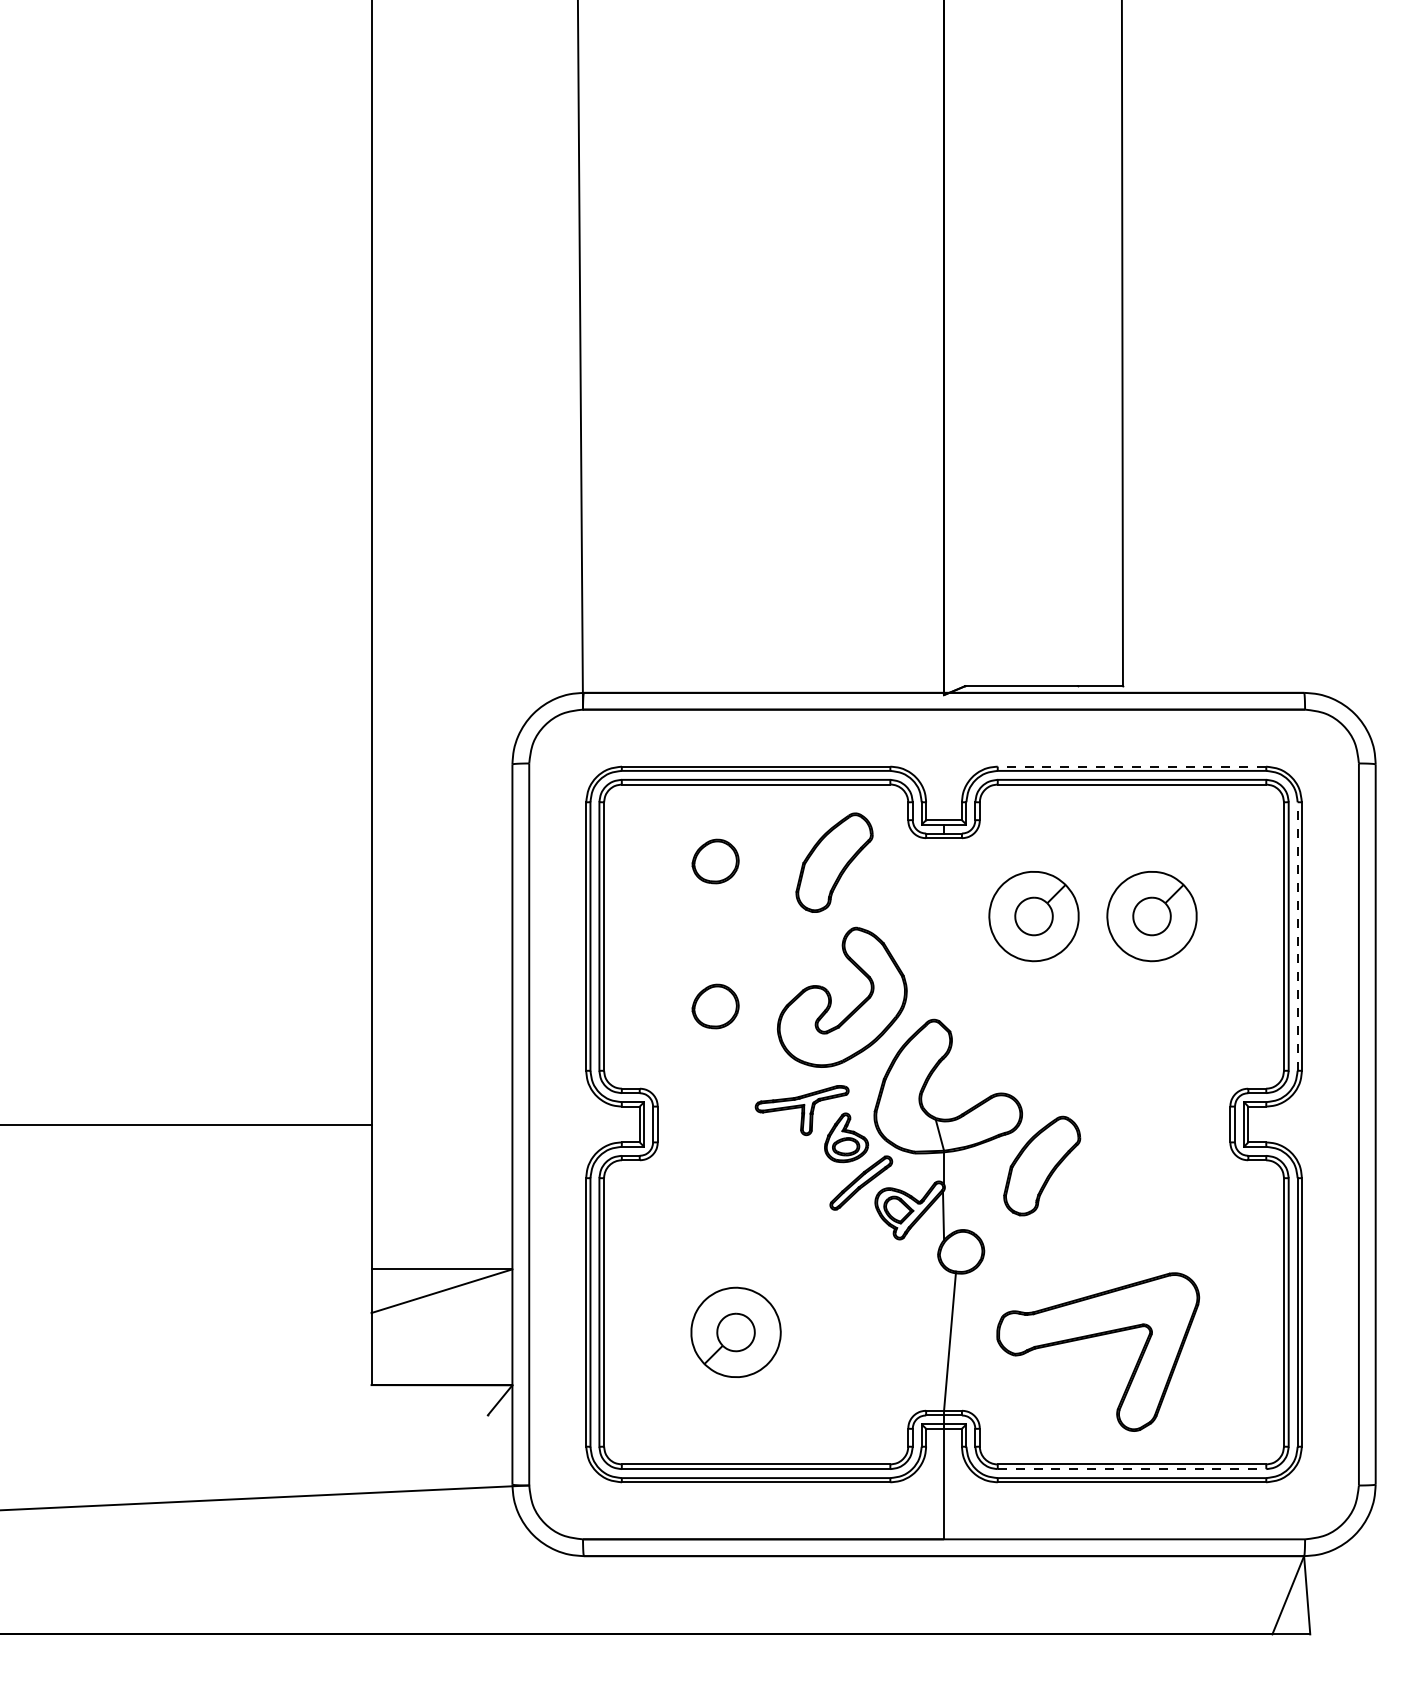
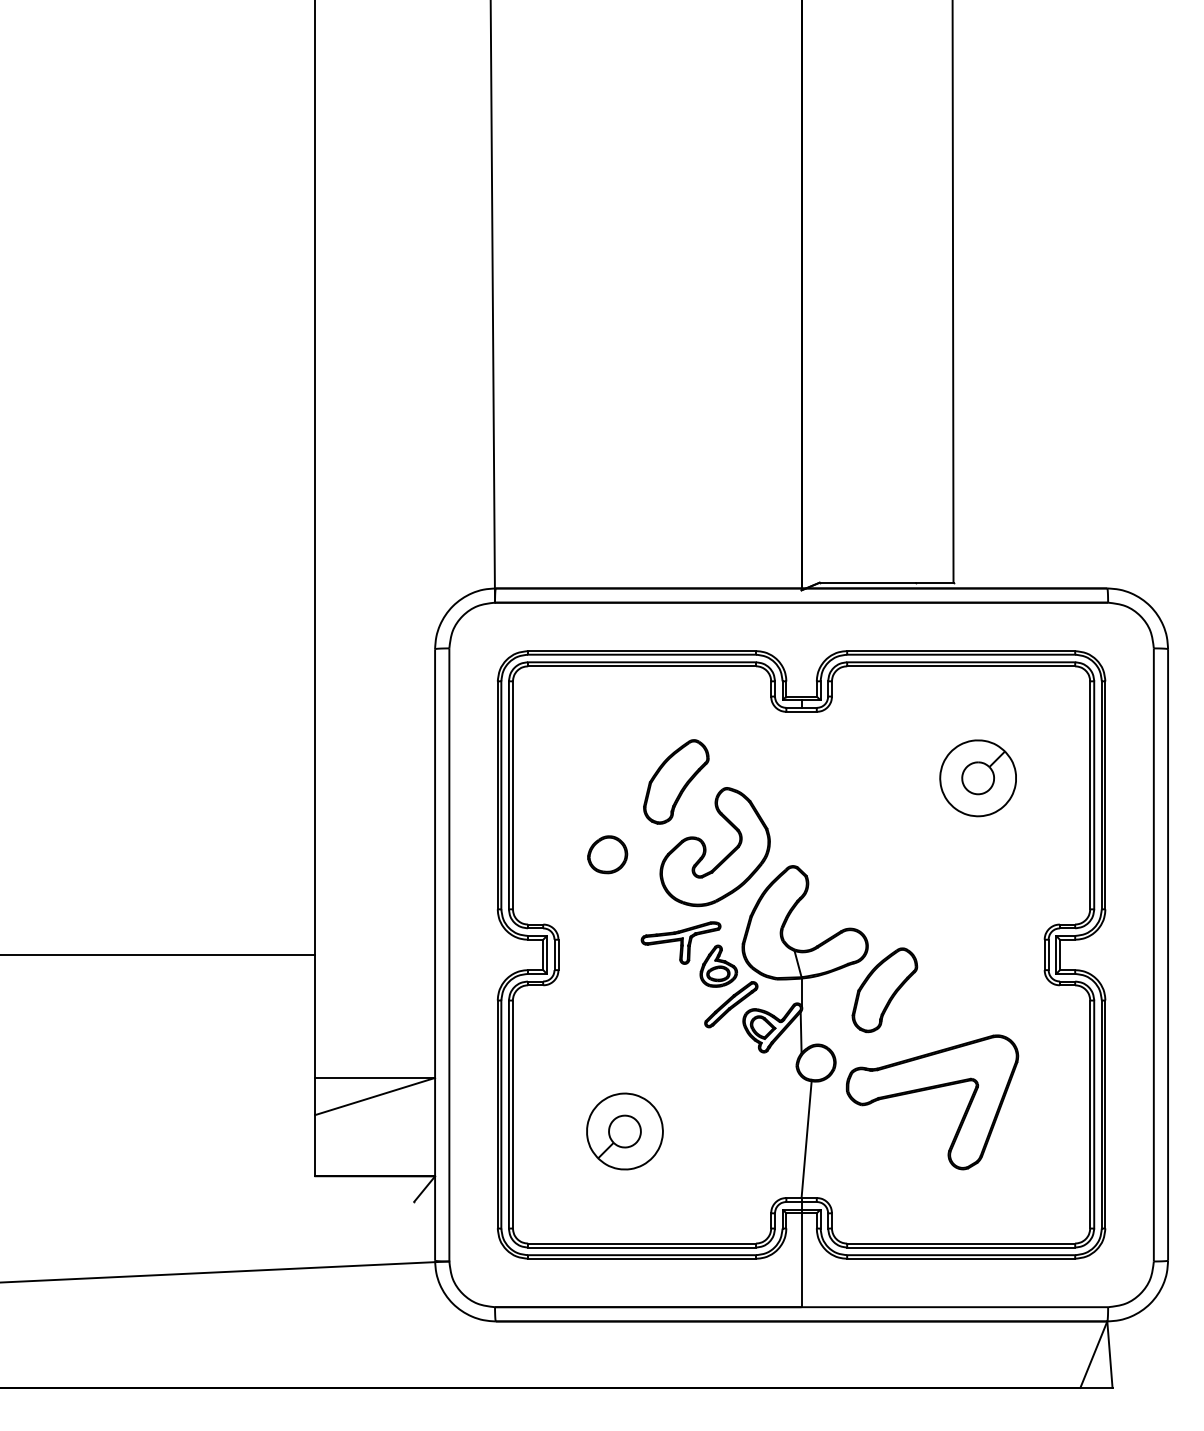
line: (1131, 766) -> (960, 650), dashed -> solid
part: (715, 861) -> (607, 731), removed
part: (834, 862) -> (676, 781), moved
part: (1033, 916) -> (877, 778), removed
line: (1297, 936) -> (1101, 795), dashed -> solid
part: (1094, 1337) -> (929, 1089), moved
line: (1132, 1469) -> (961, 1247), dashed -> solid

